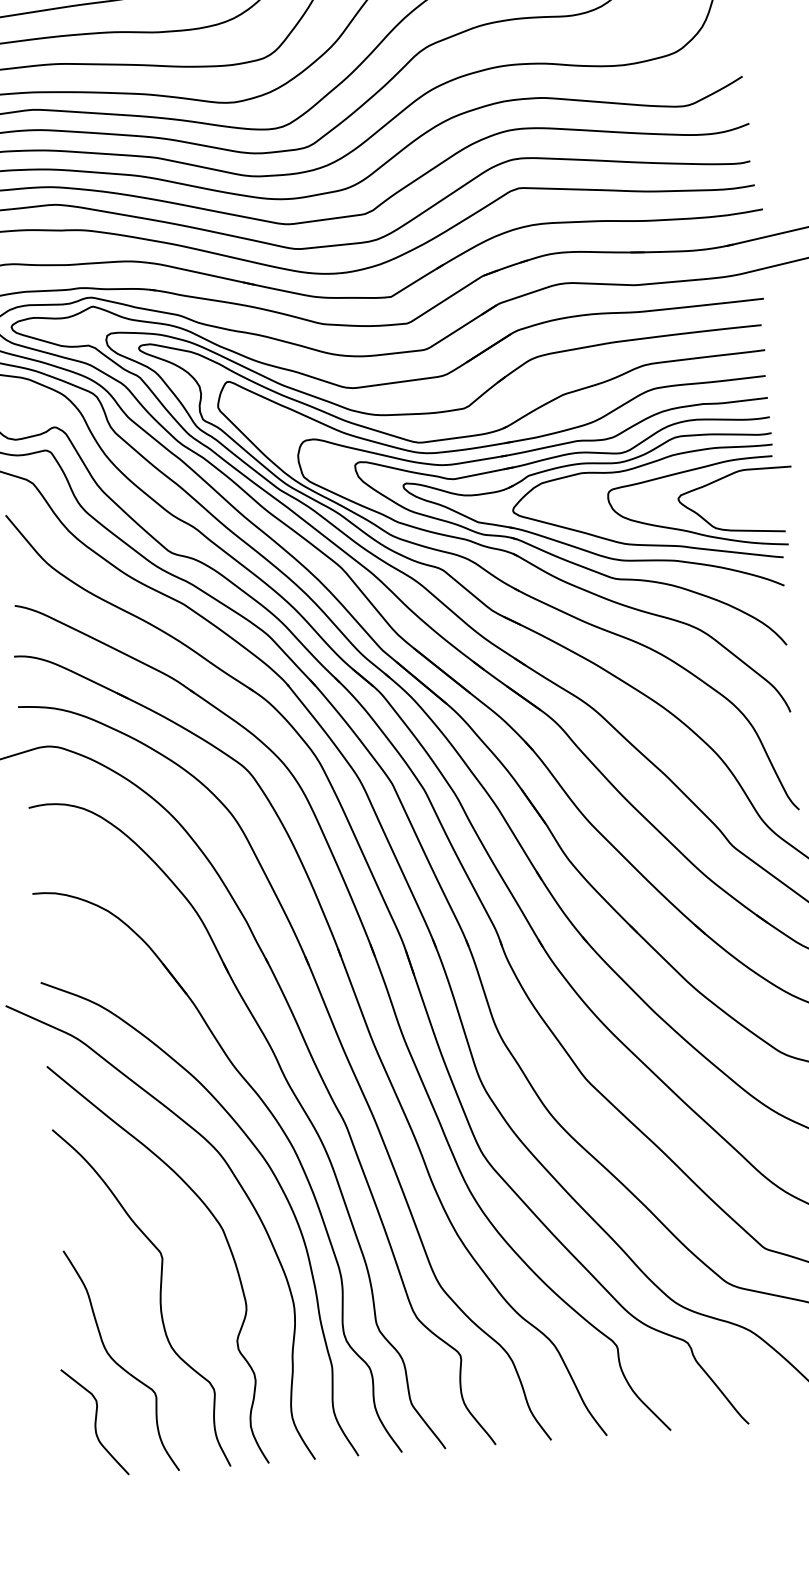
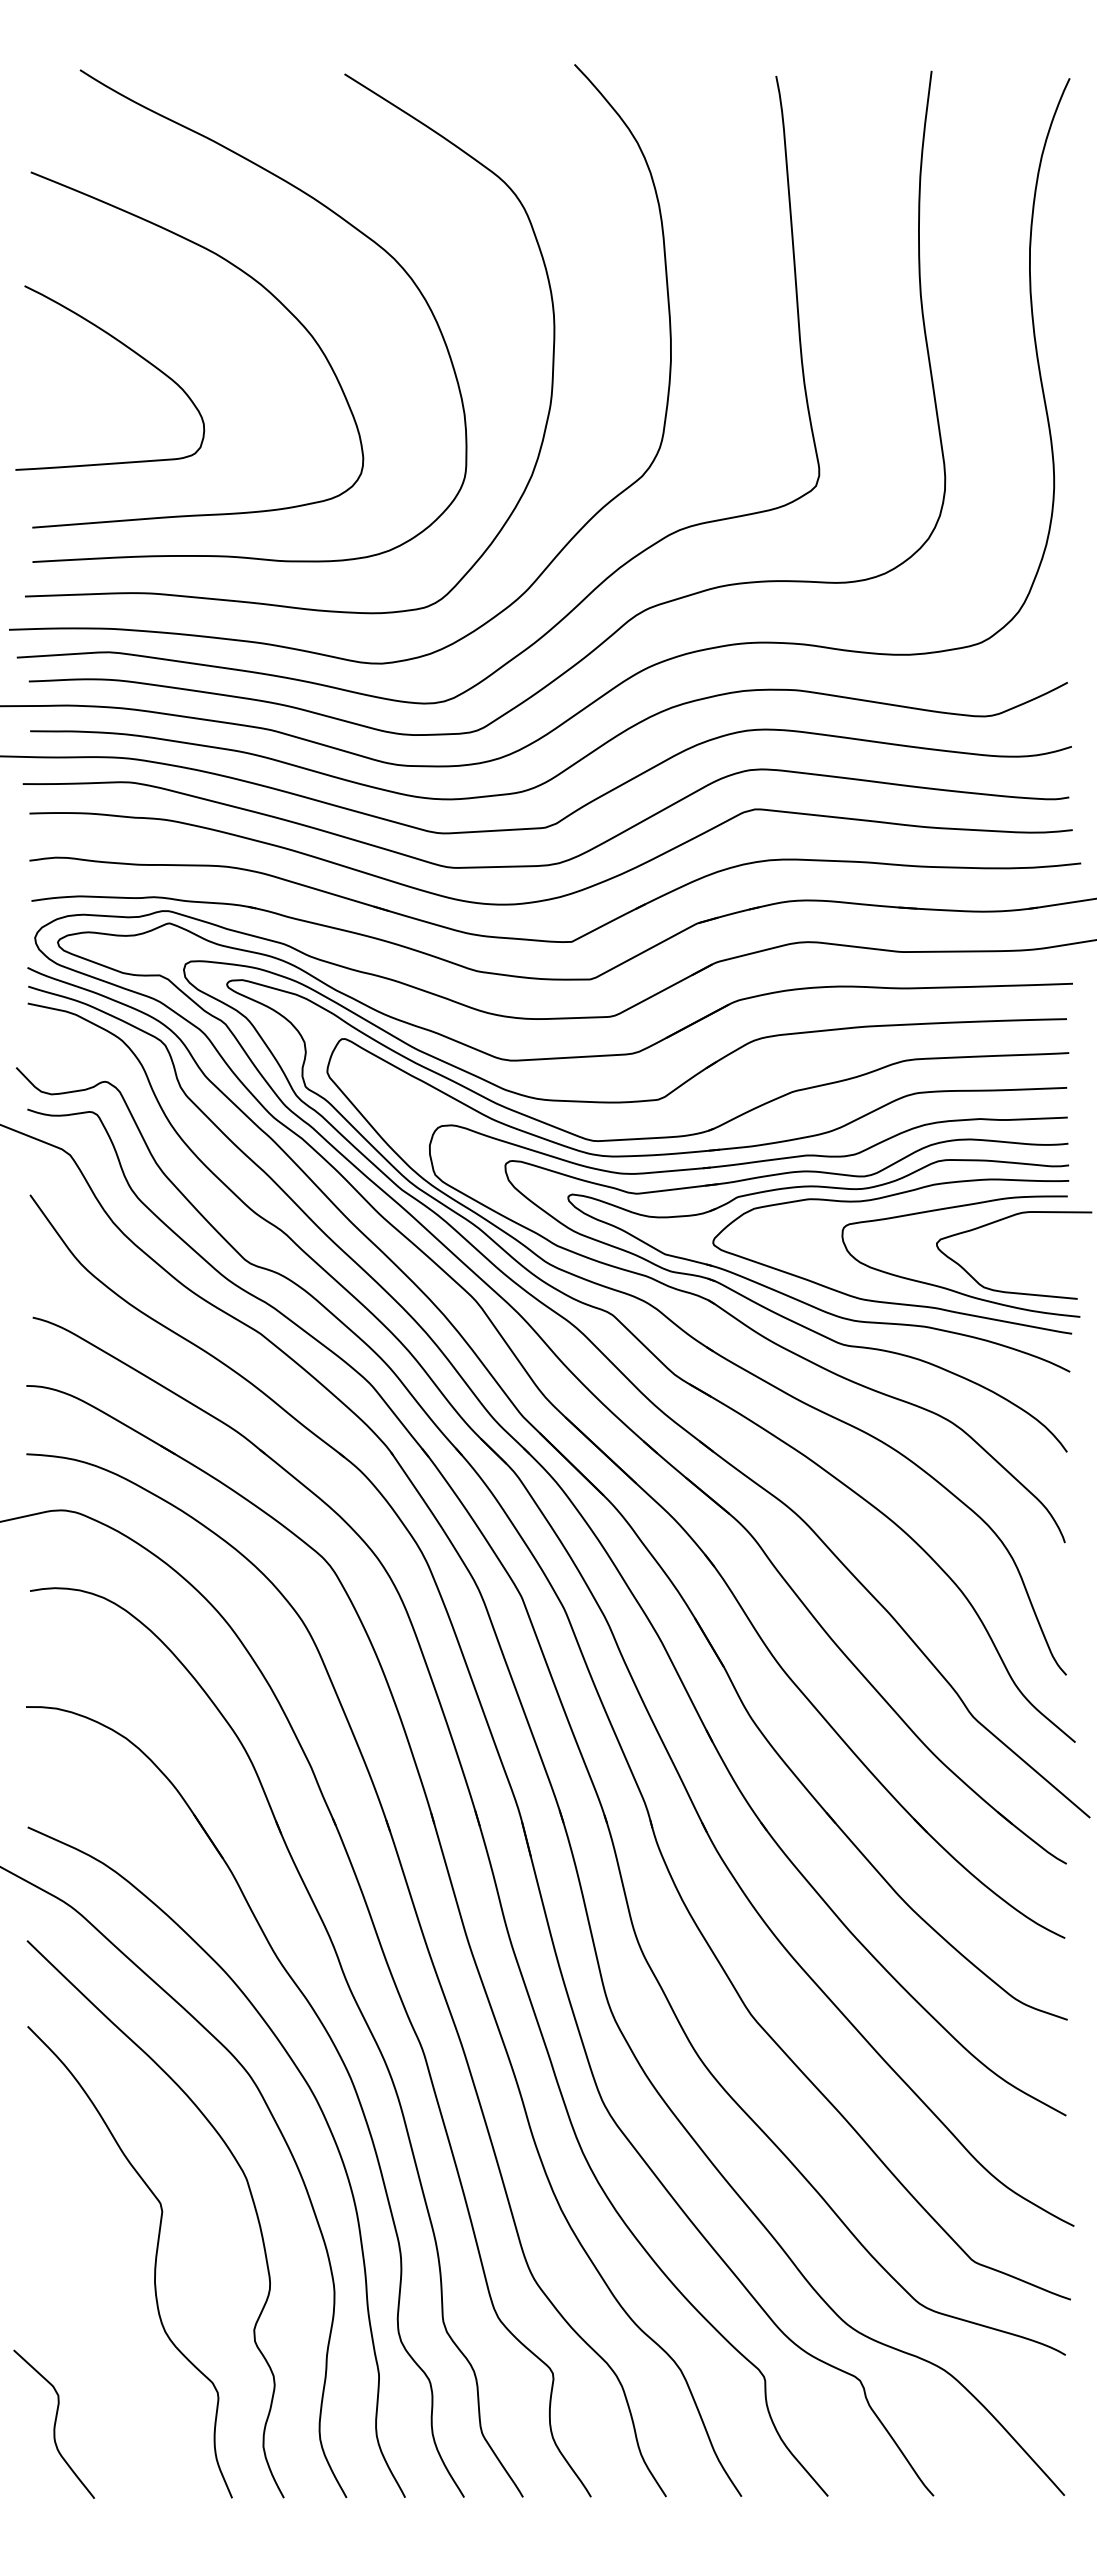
curve: (118, 1364) -> (91, 2348), removed

